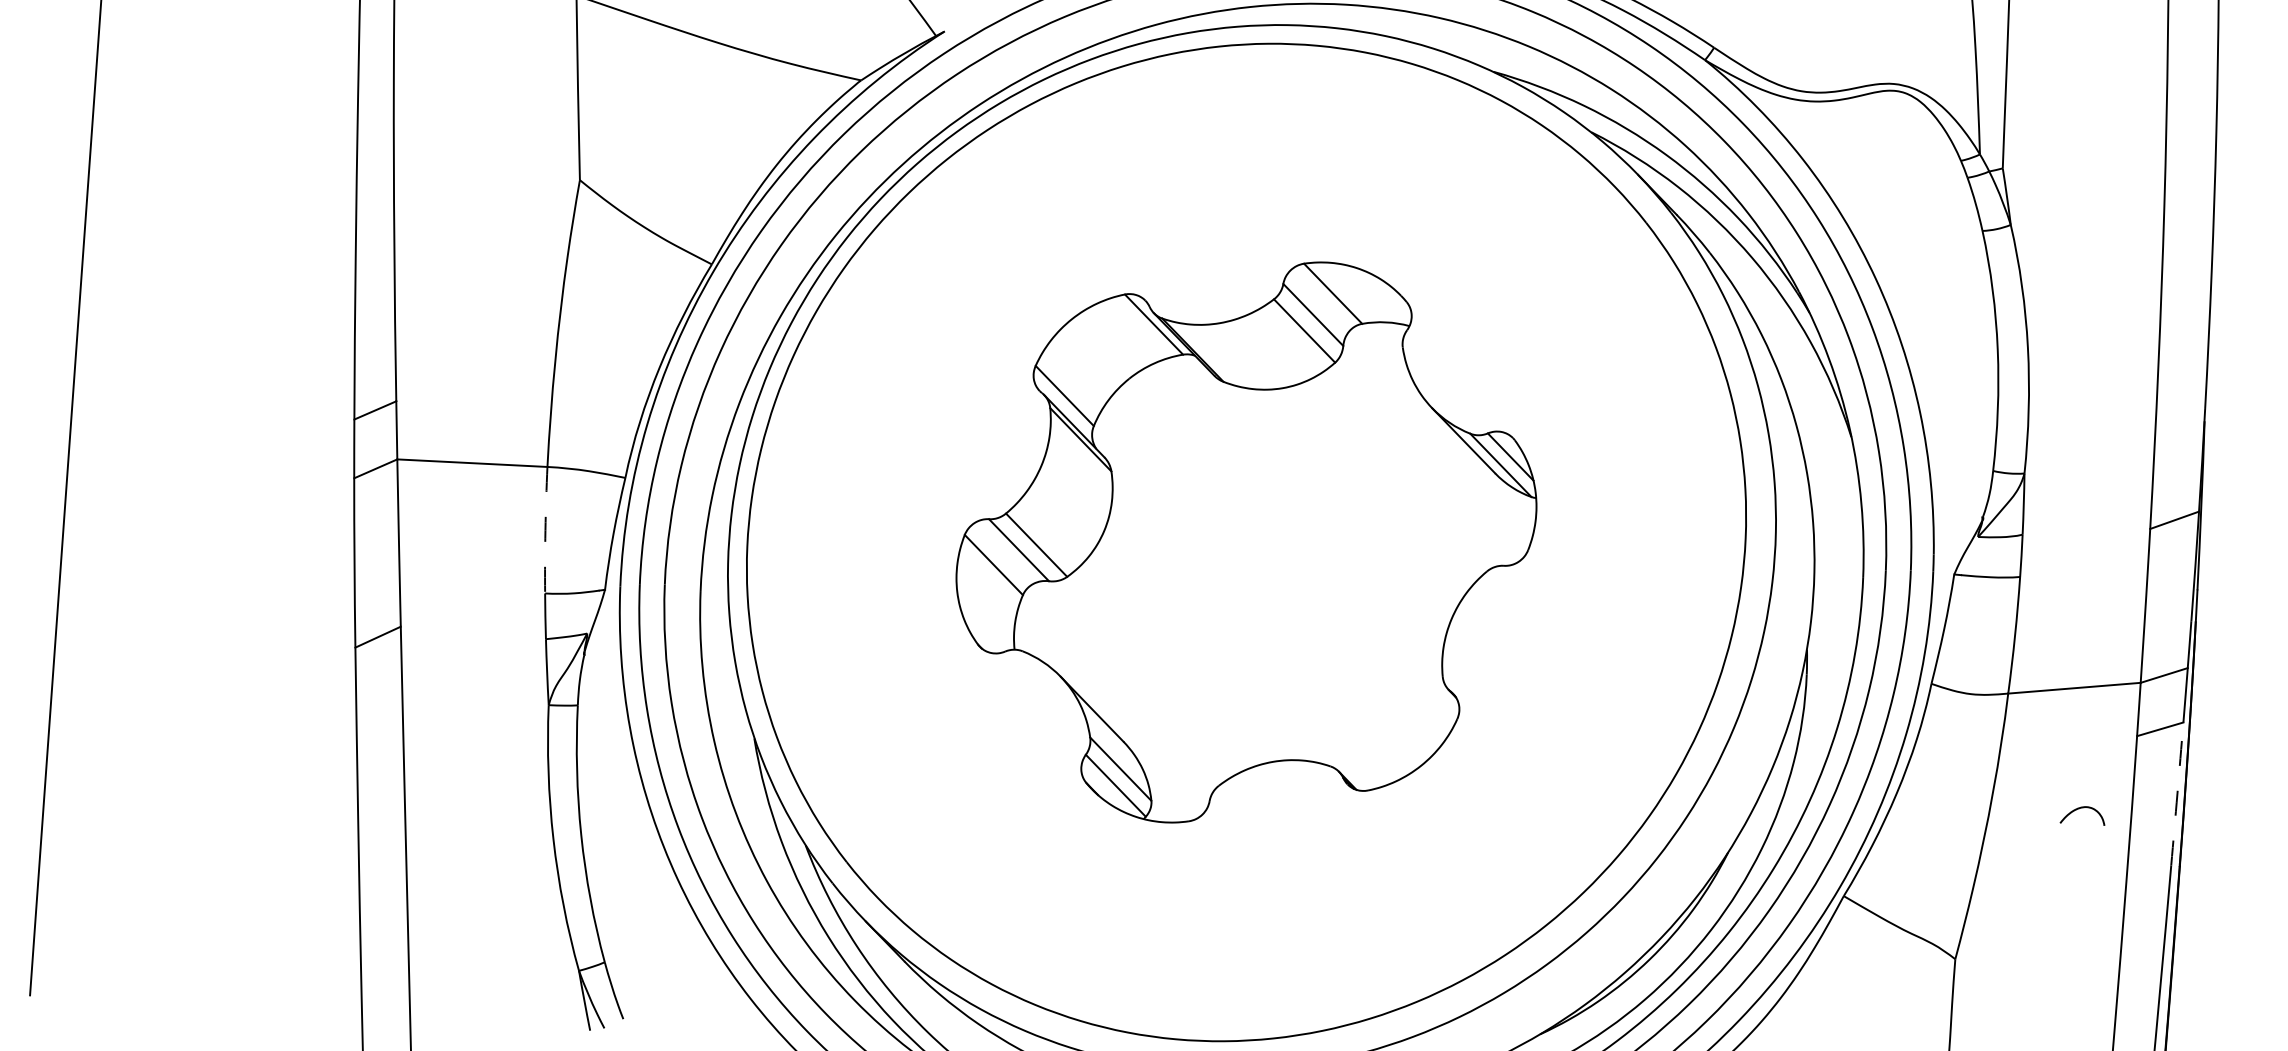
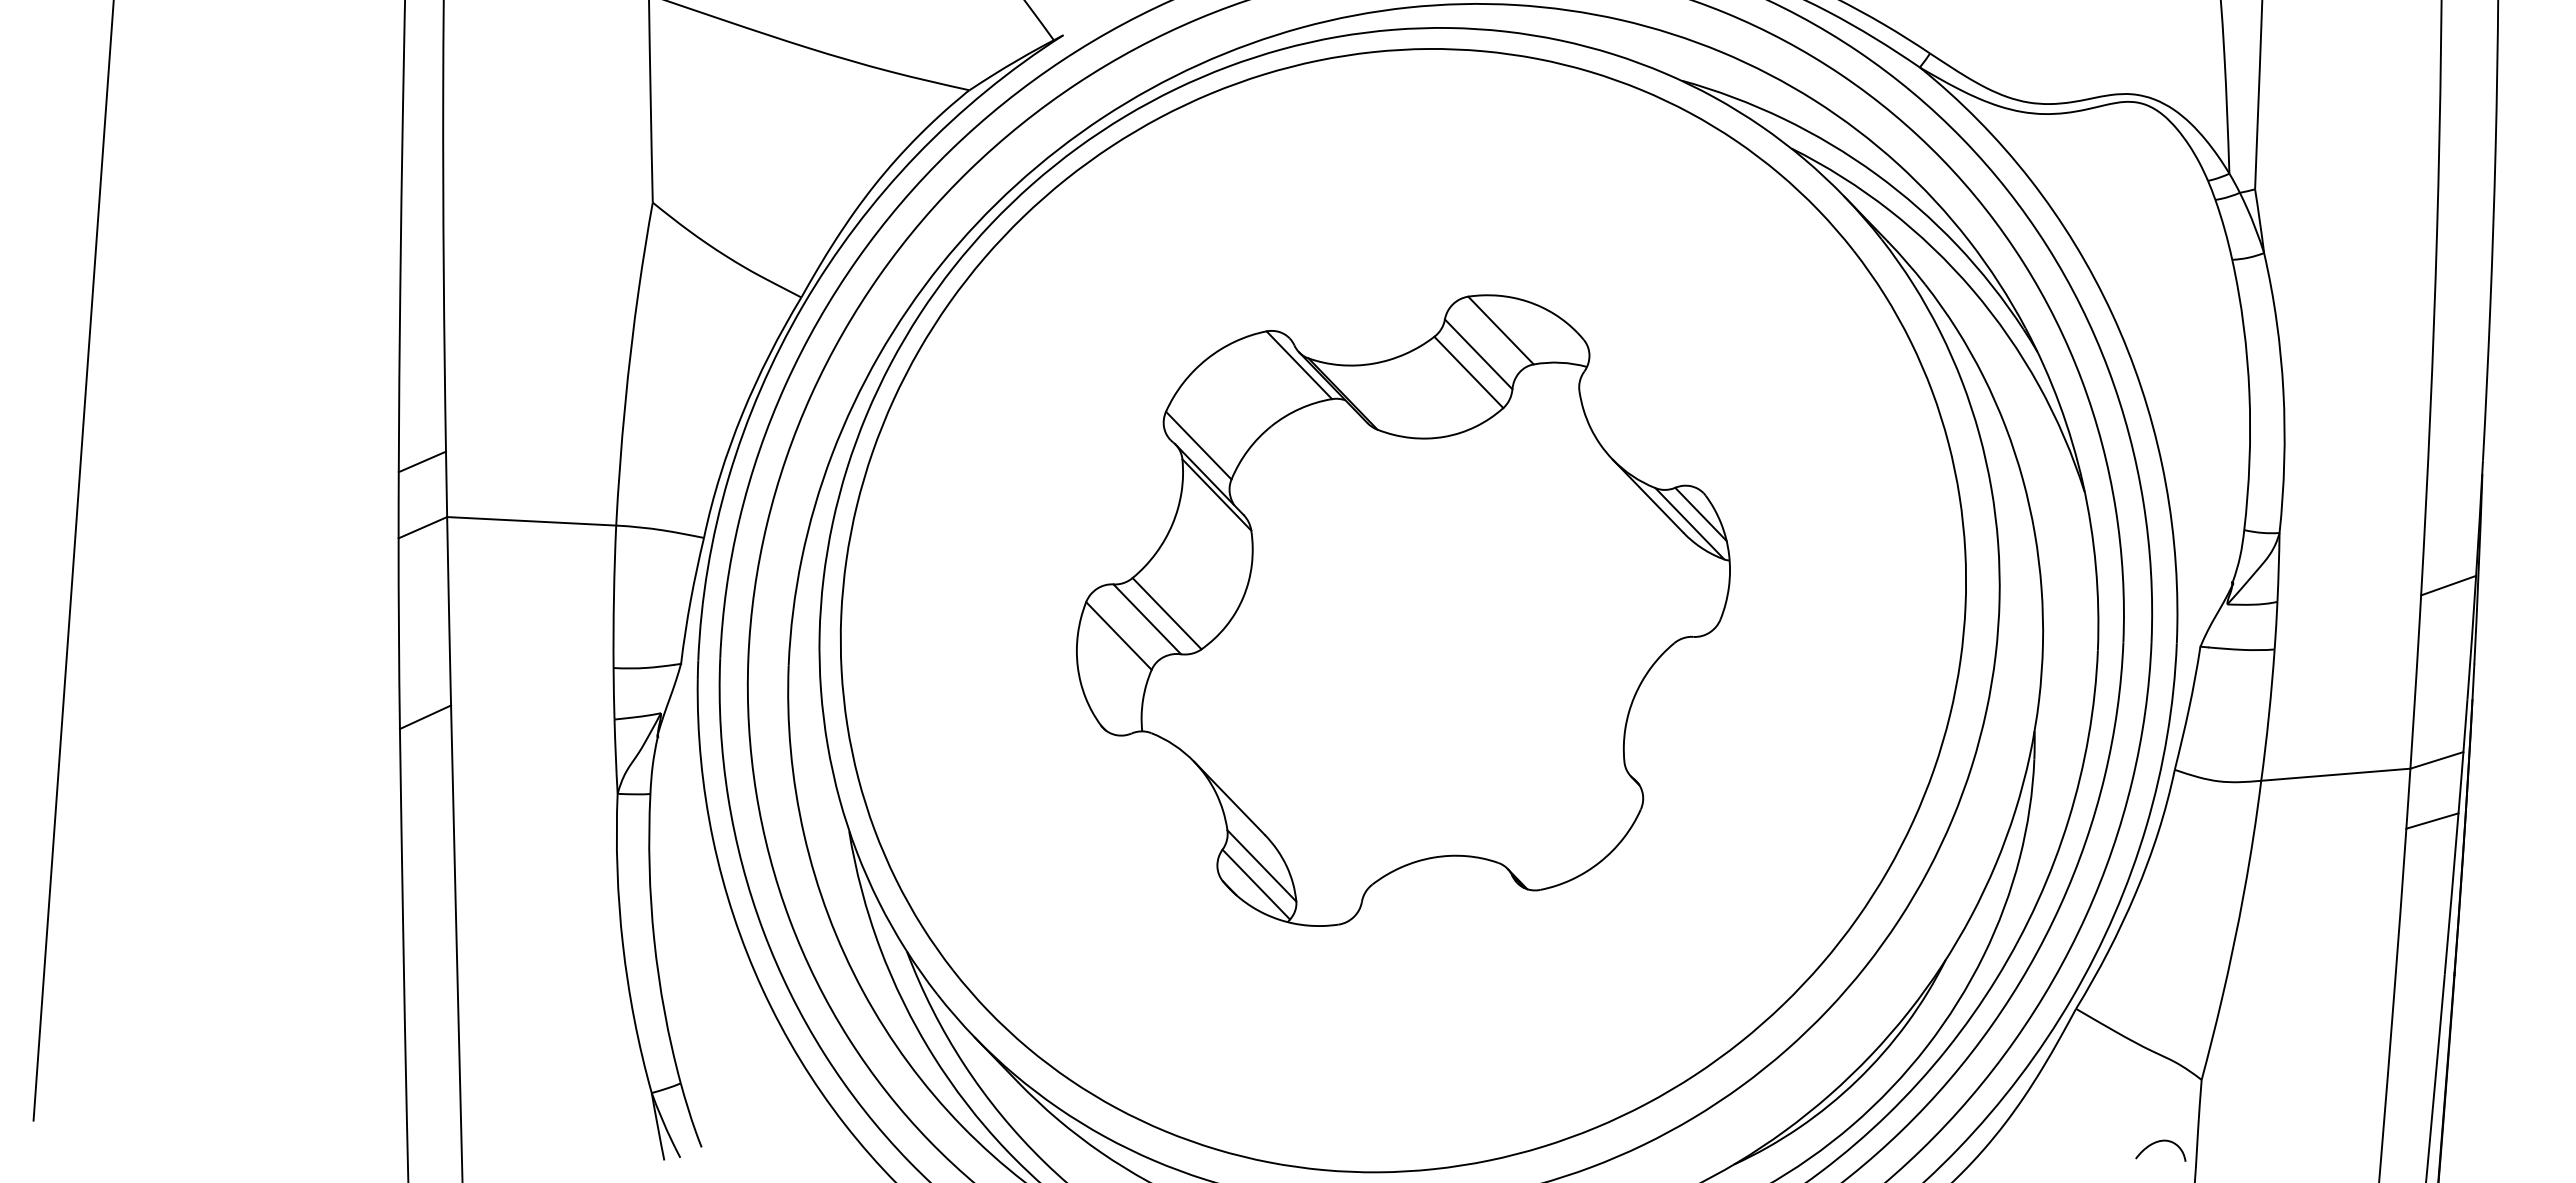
arc: (545, 529) -> (613, 596), dashed -> solid
arc: (2177, 793) -> (2451, 893), dashed -> solid
curve: (2081, 808) -> (2159, 1142), moved

